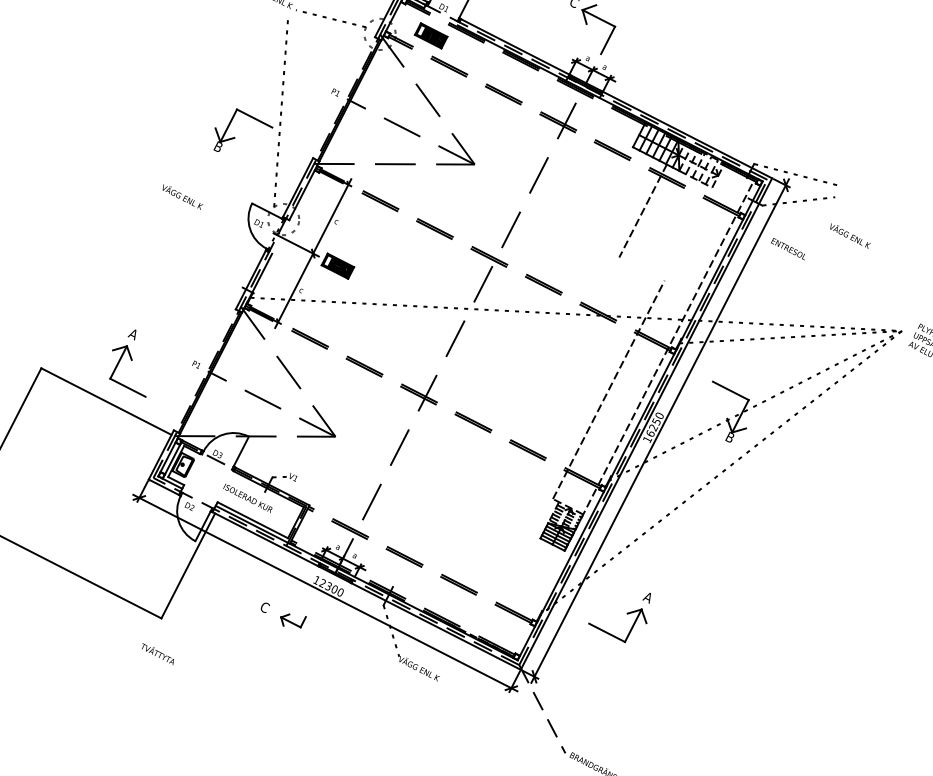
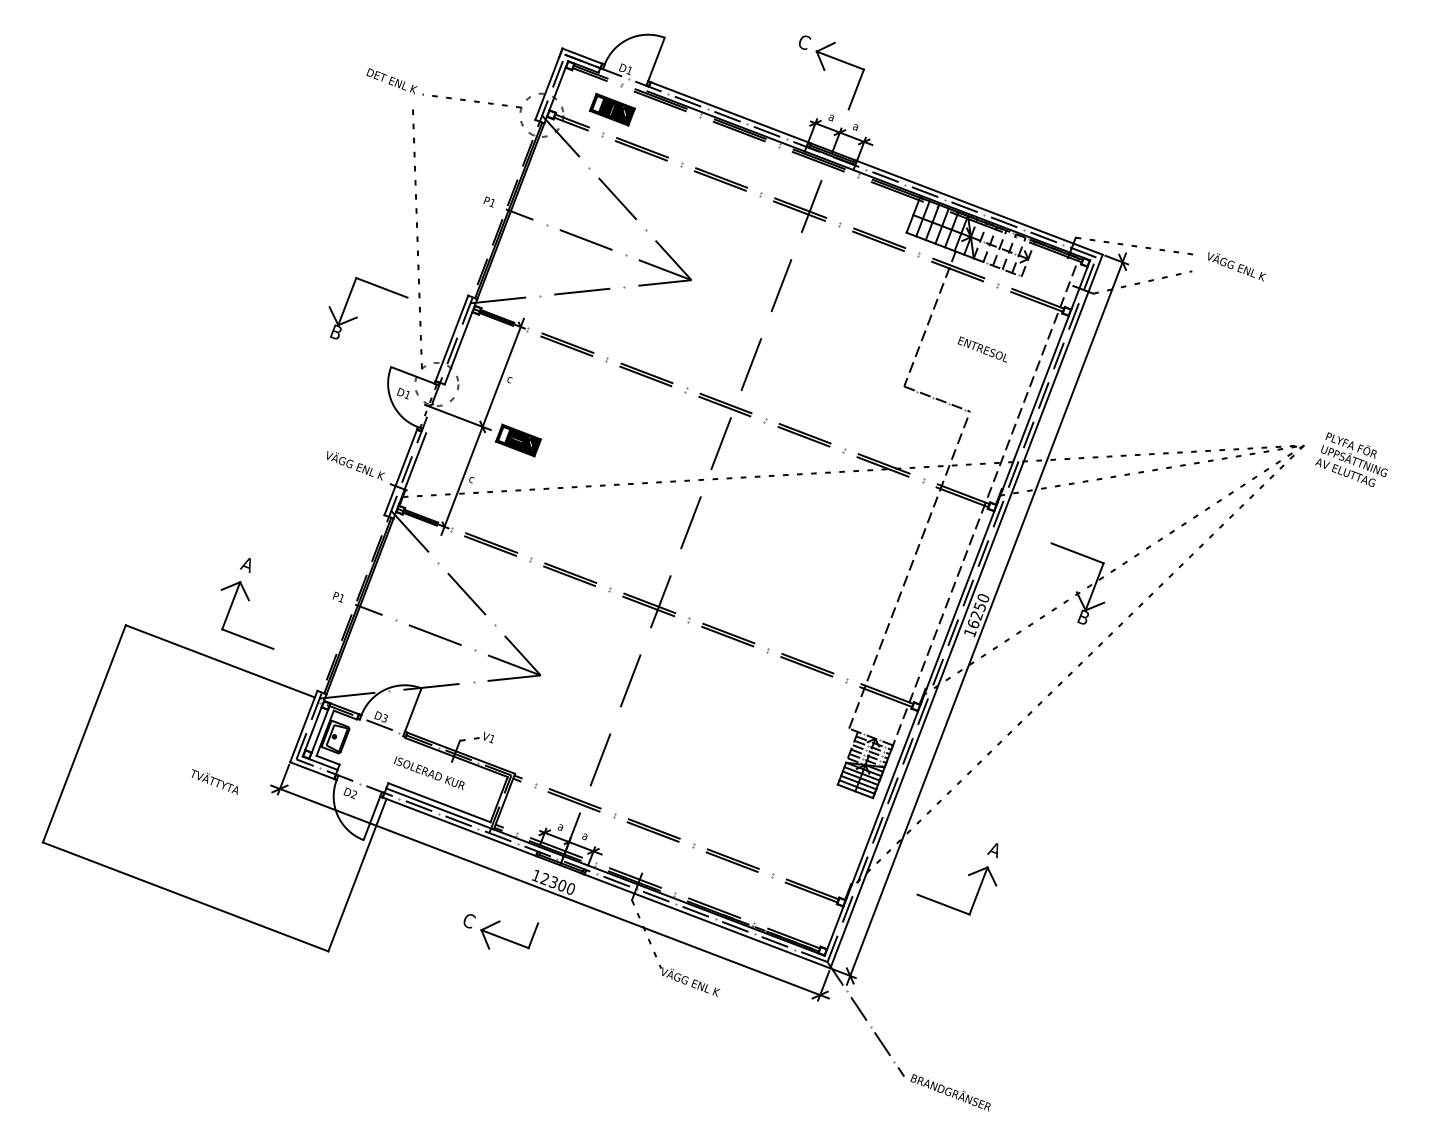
part: (234, 137) -> (357, 316), moved
text: (182, 196) -> (355, 465), moved
text: (850, 236) -> (1236, 266), moved
text: (787, 248) -> (981, 349), moved
line: (642, 268) -> (937, 398), added
part: (292, 620) -> (509, 934), size x1.67
text: (157, 653) -> (214, 781), moved

